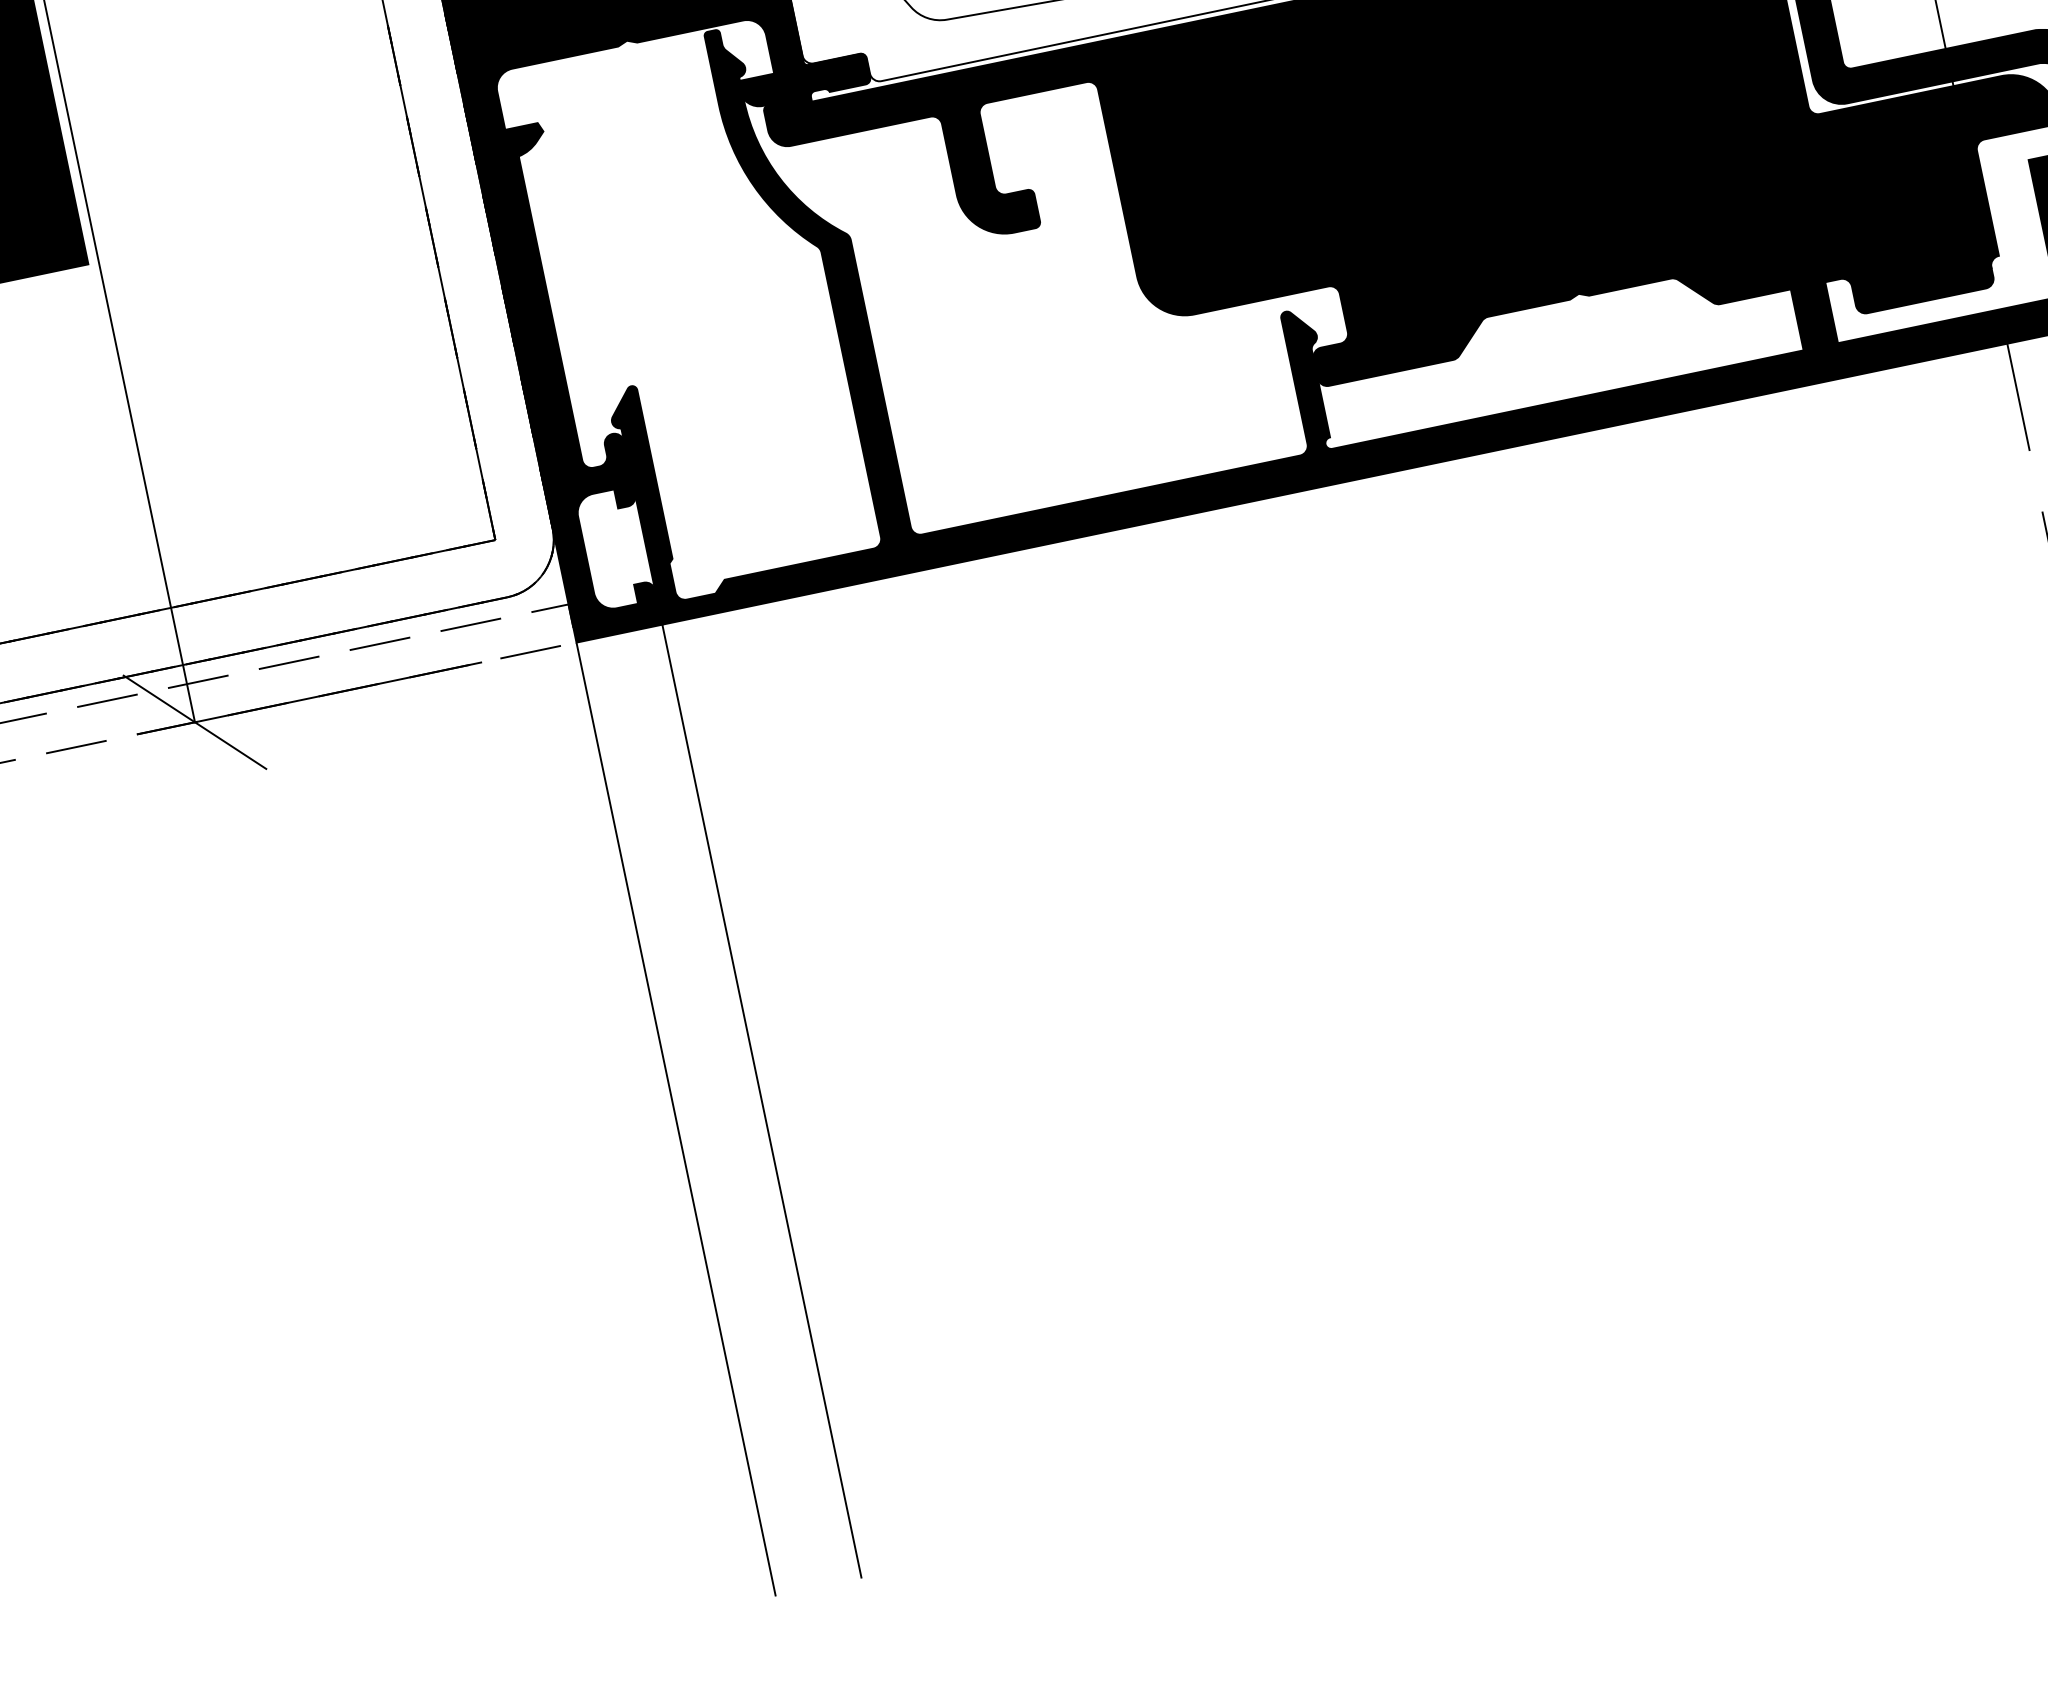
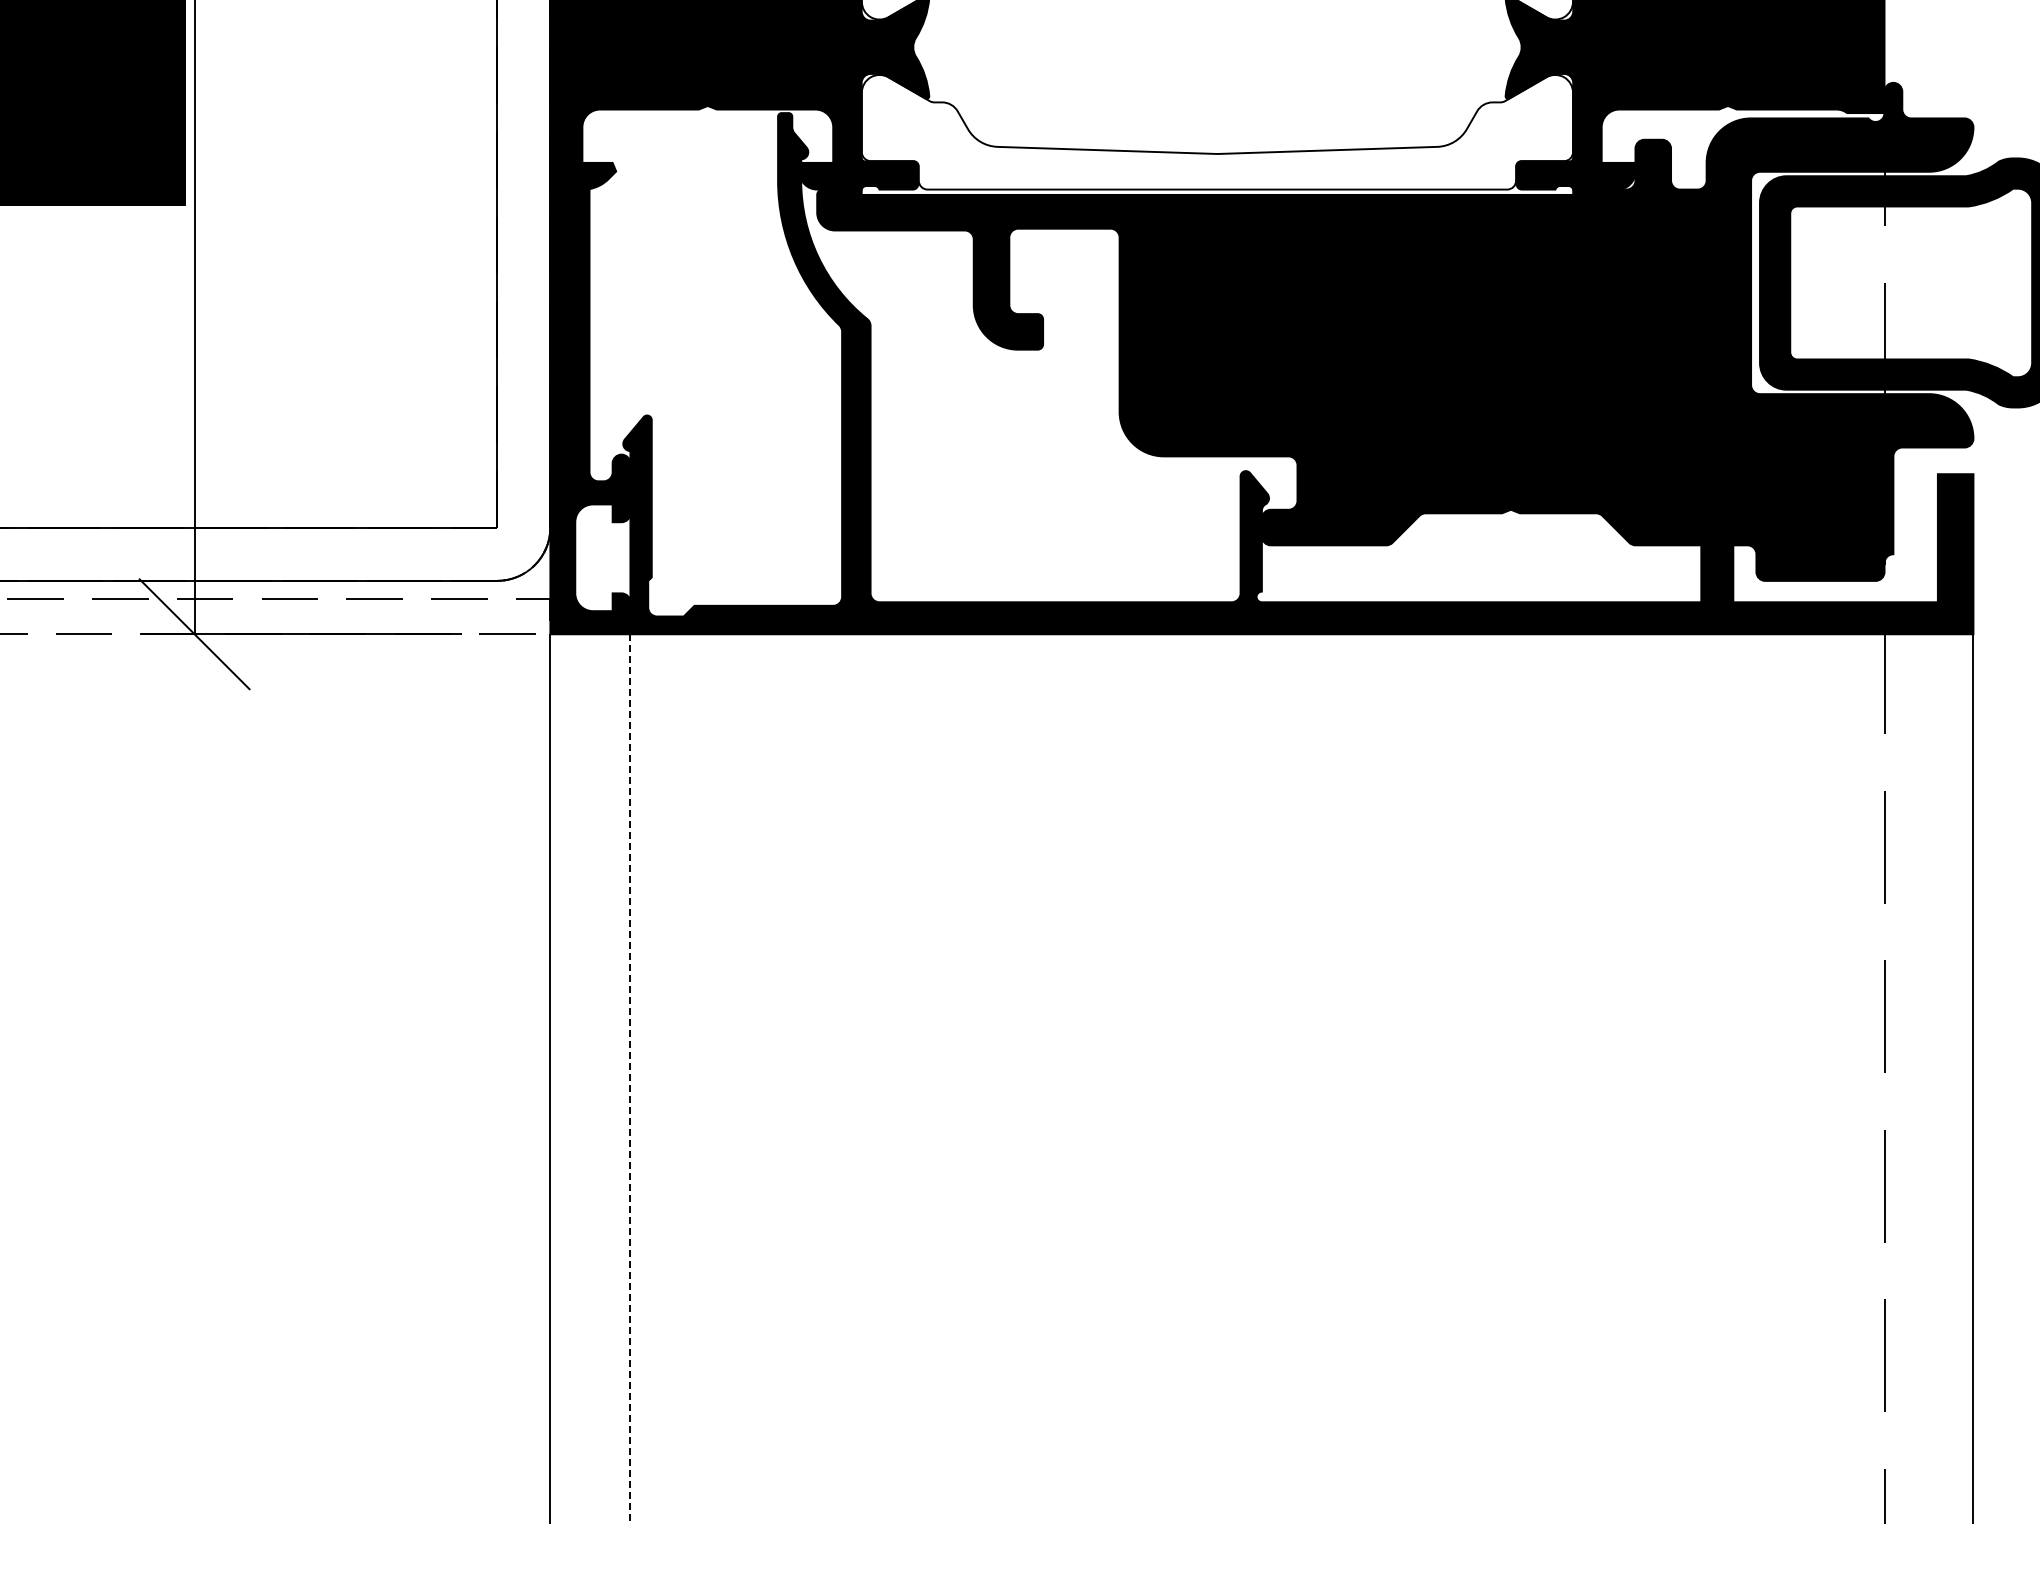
line: (762, 1102) -> (630, 1079), solid -> dashed

